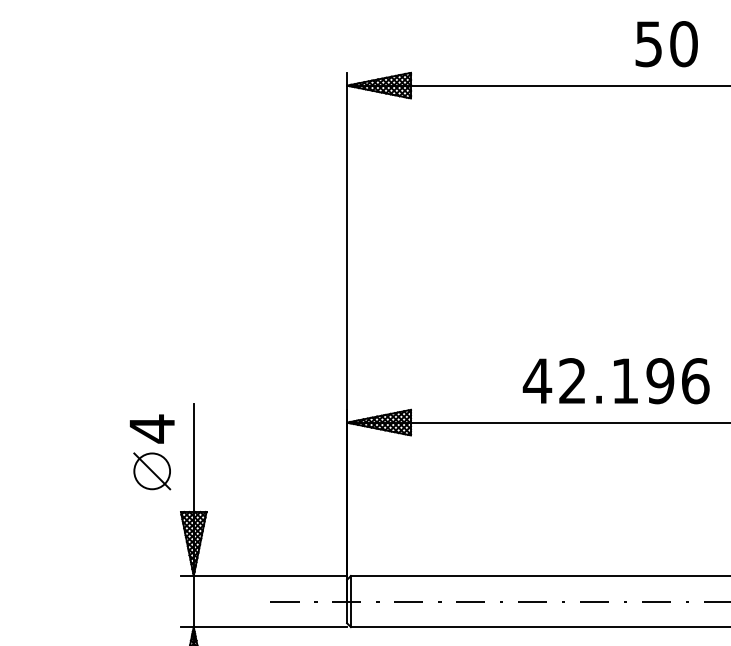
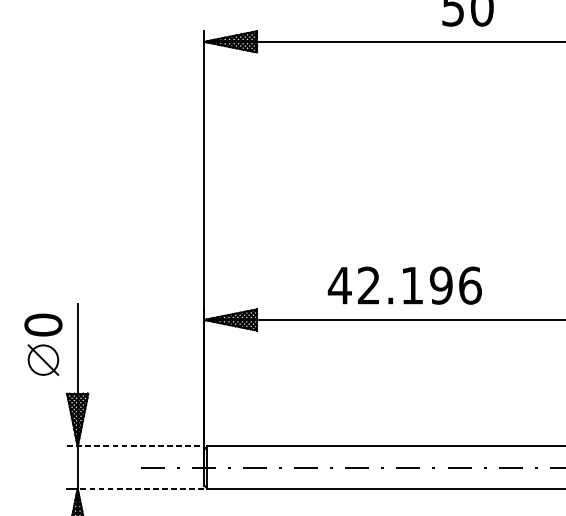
text: (615, 381) -> (404, 285), moved
text: (152, 428) -> (43, 324), 4 -> 0
line: (264, 575) -> (136, 446), solid -> dashed
line: (270, 627) -> (141, 488), solid -> dashed

